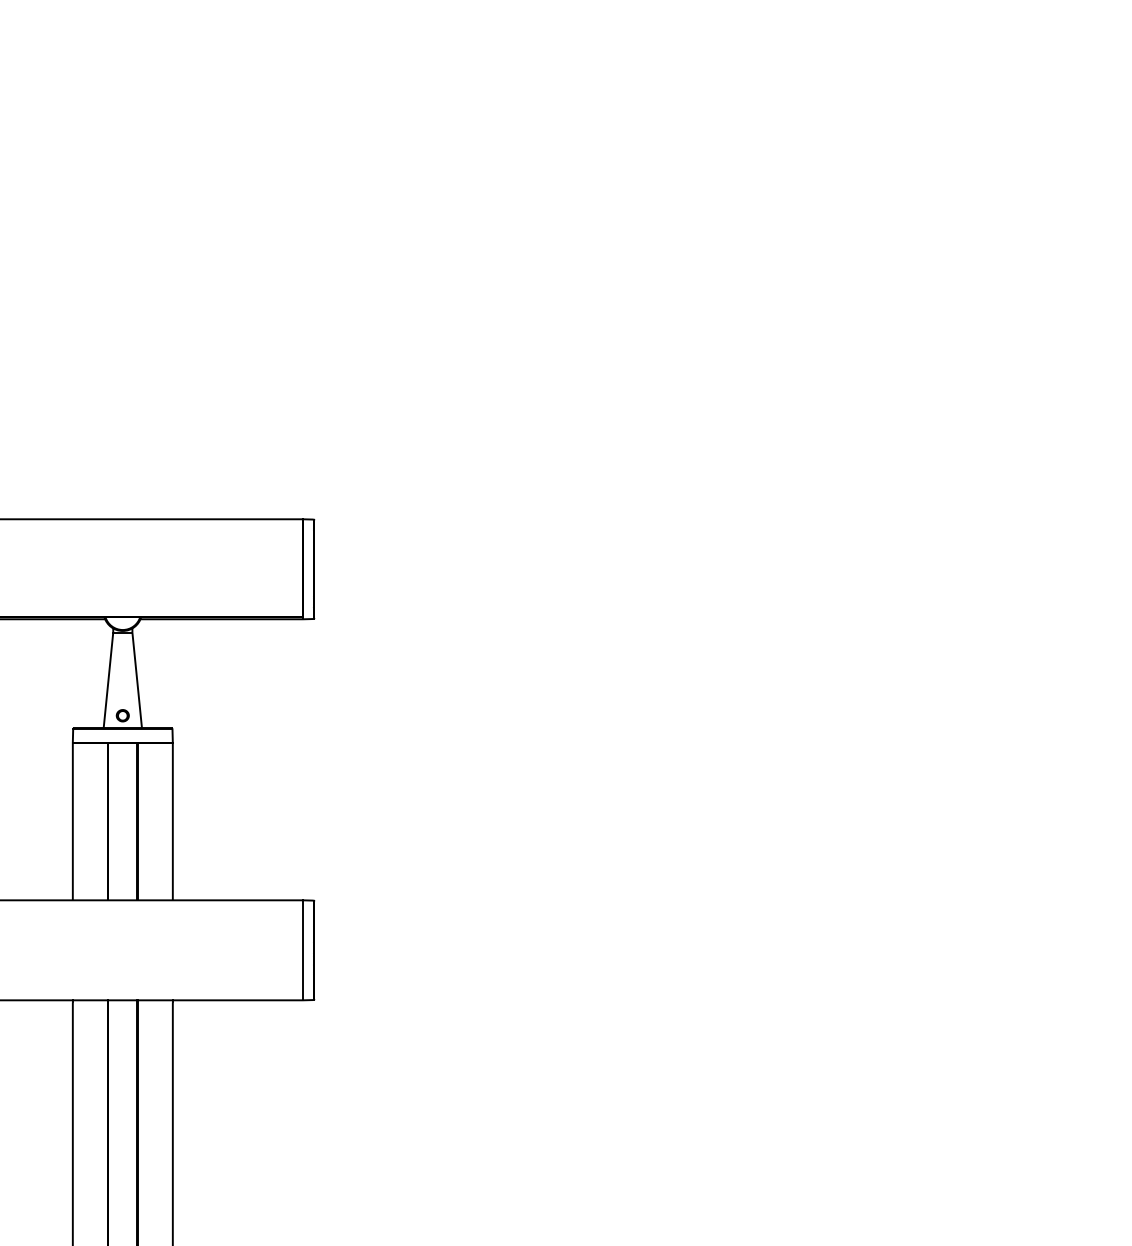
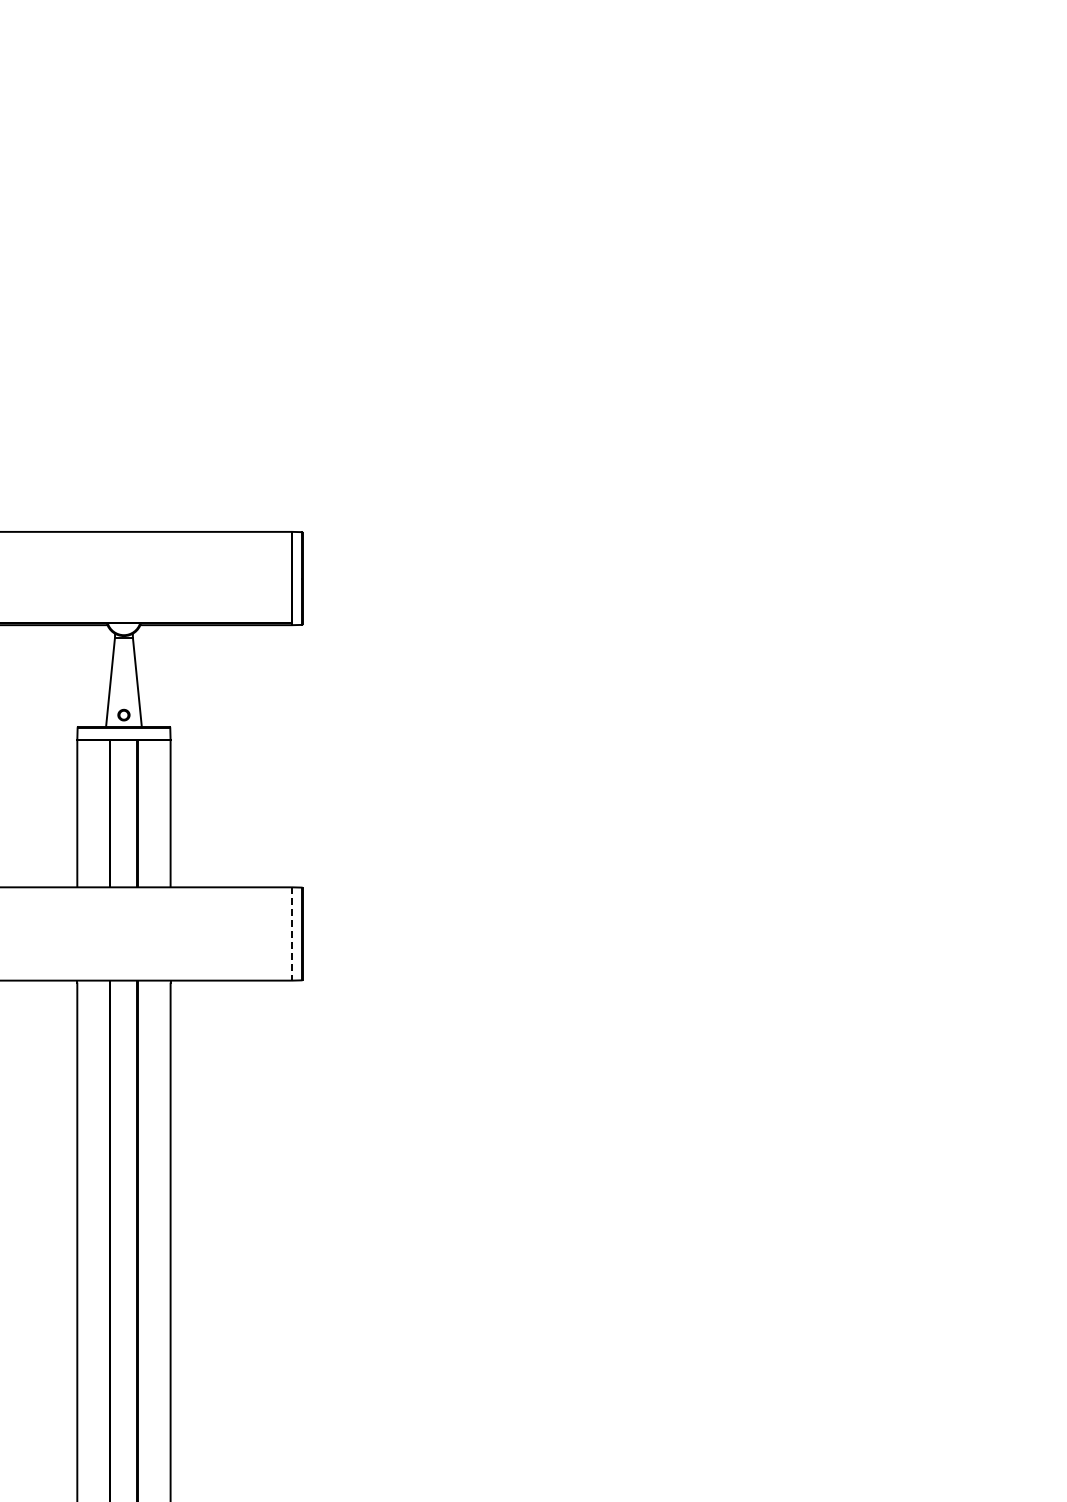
line: (302, 949) -> (291, 933), solid -> dashed

